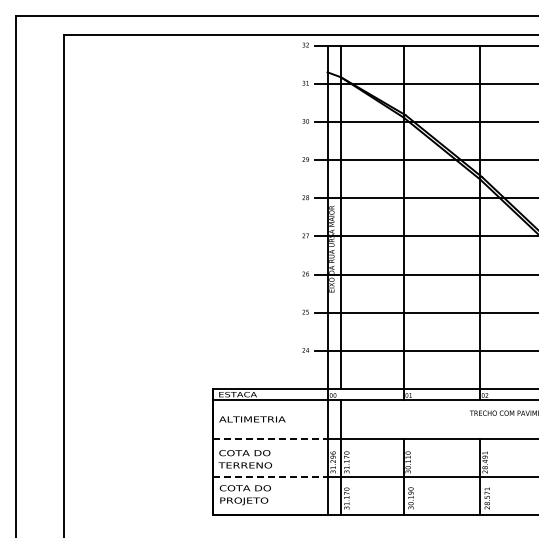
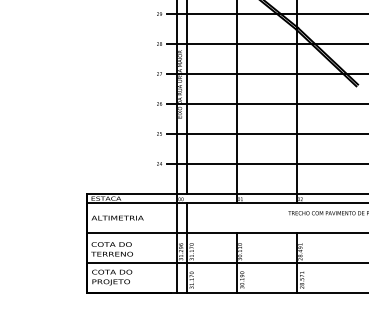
line: (270, 438) -> (131, 233), dashed -> solid
line: (270, 476) -> (131, 262), dashed -> solid

